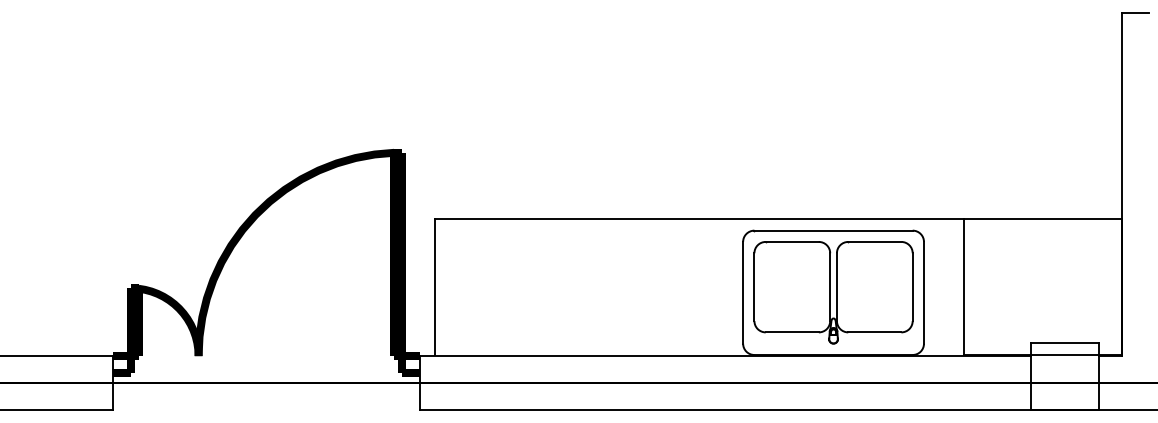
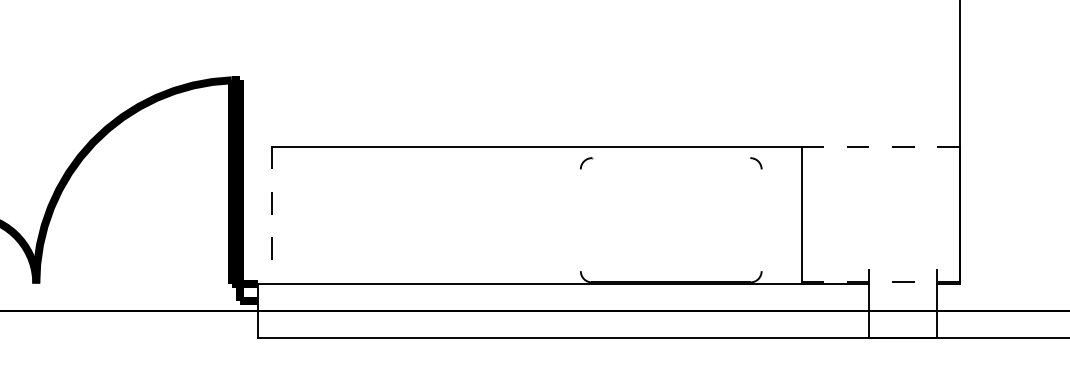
line: (1042, 219) -> (880, 146), solid -> dashed
line: (833, 230) -> (671, 157), removed
line: (434, 287) -> (272, 214), solid -> dashed
line: (743, 292) -> (581, 219), removed
part: (833, 292) -> (671, 219), removed
line: (923, 292) -> (761, 219), removed
line: (1065, 342) -> (903, 269), removed
line: (1043, 354) -> (881, 281), solid -> dashed

